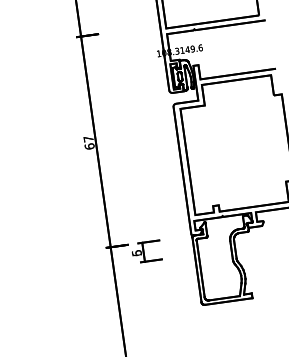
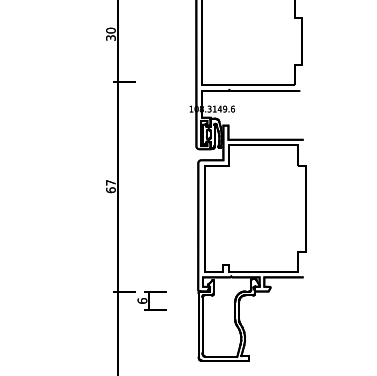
text: (136, 252) -> (142, 300), 5 -> 6

